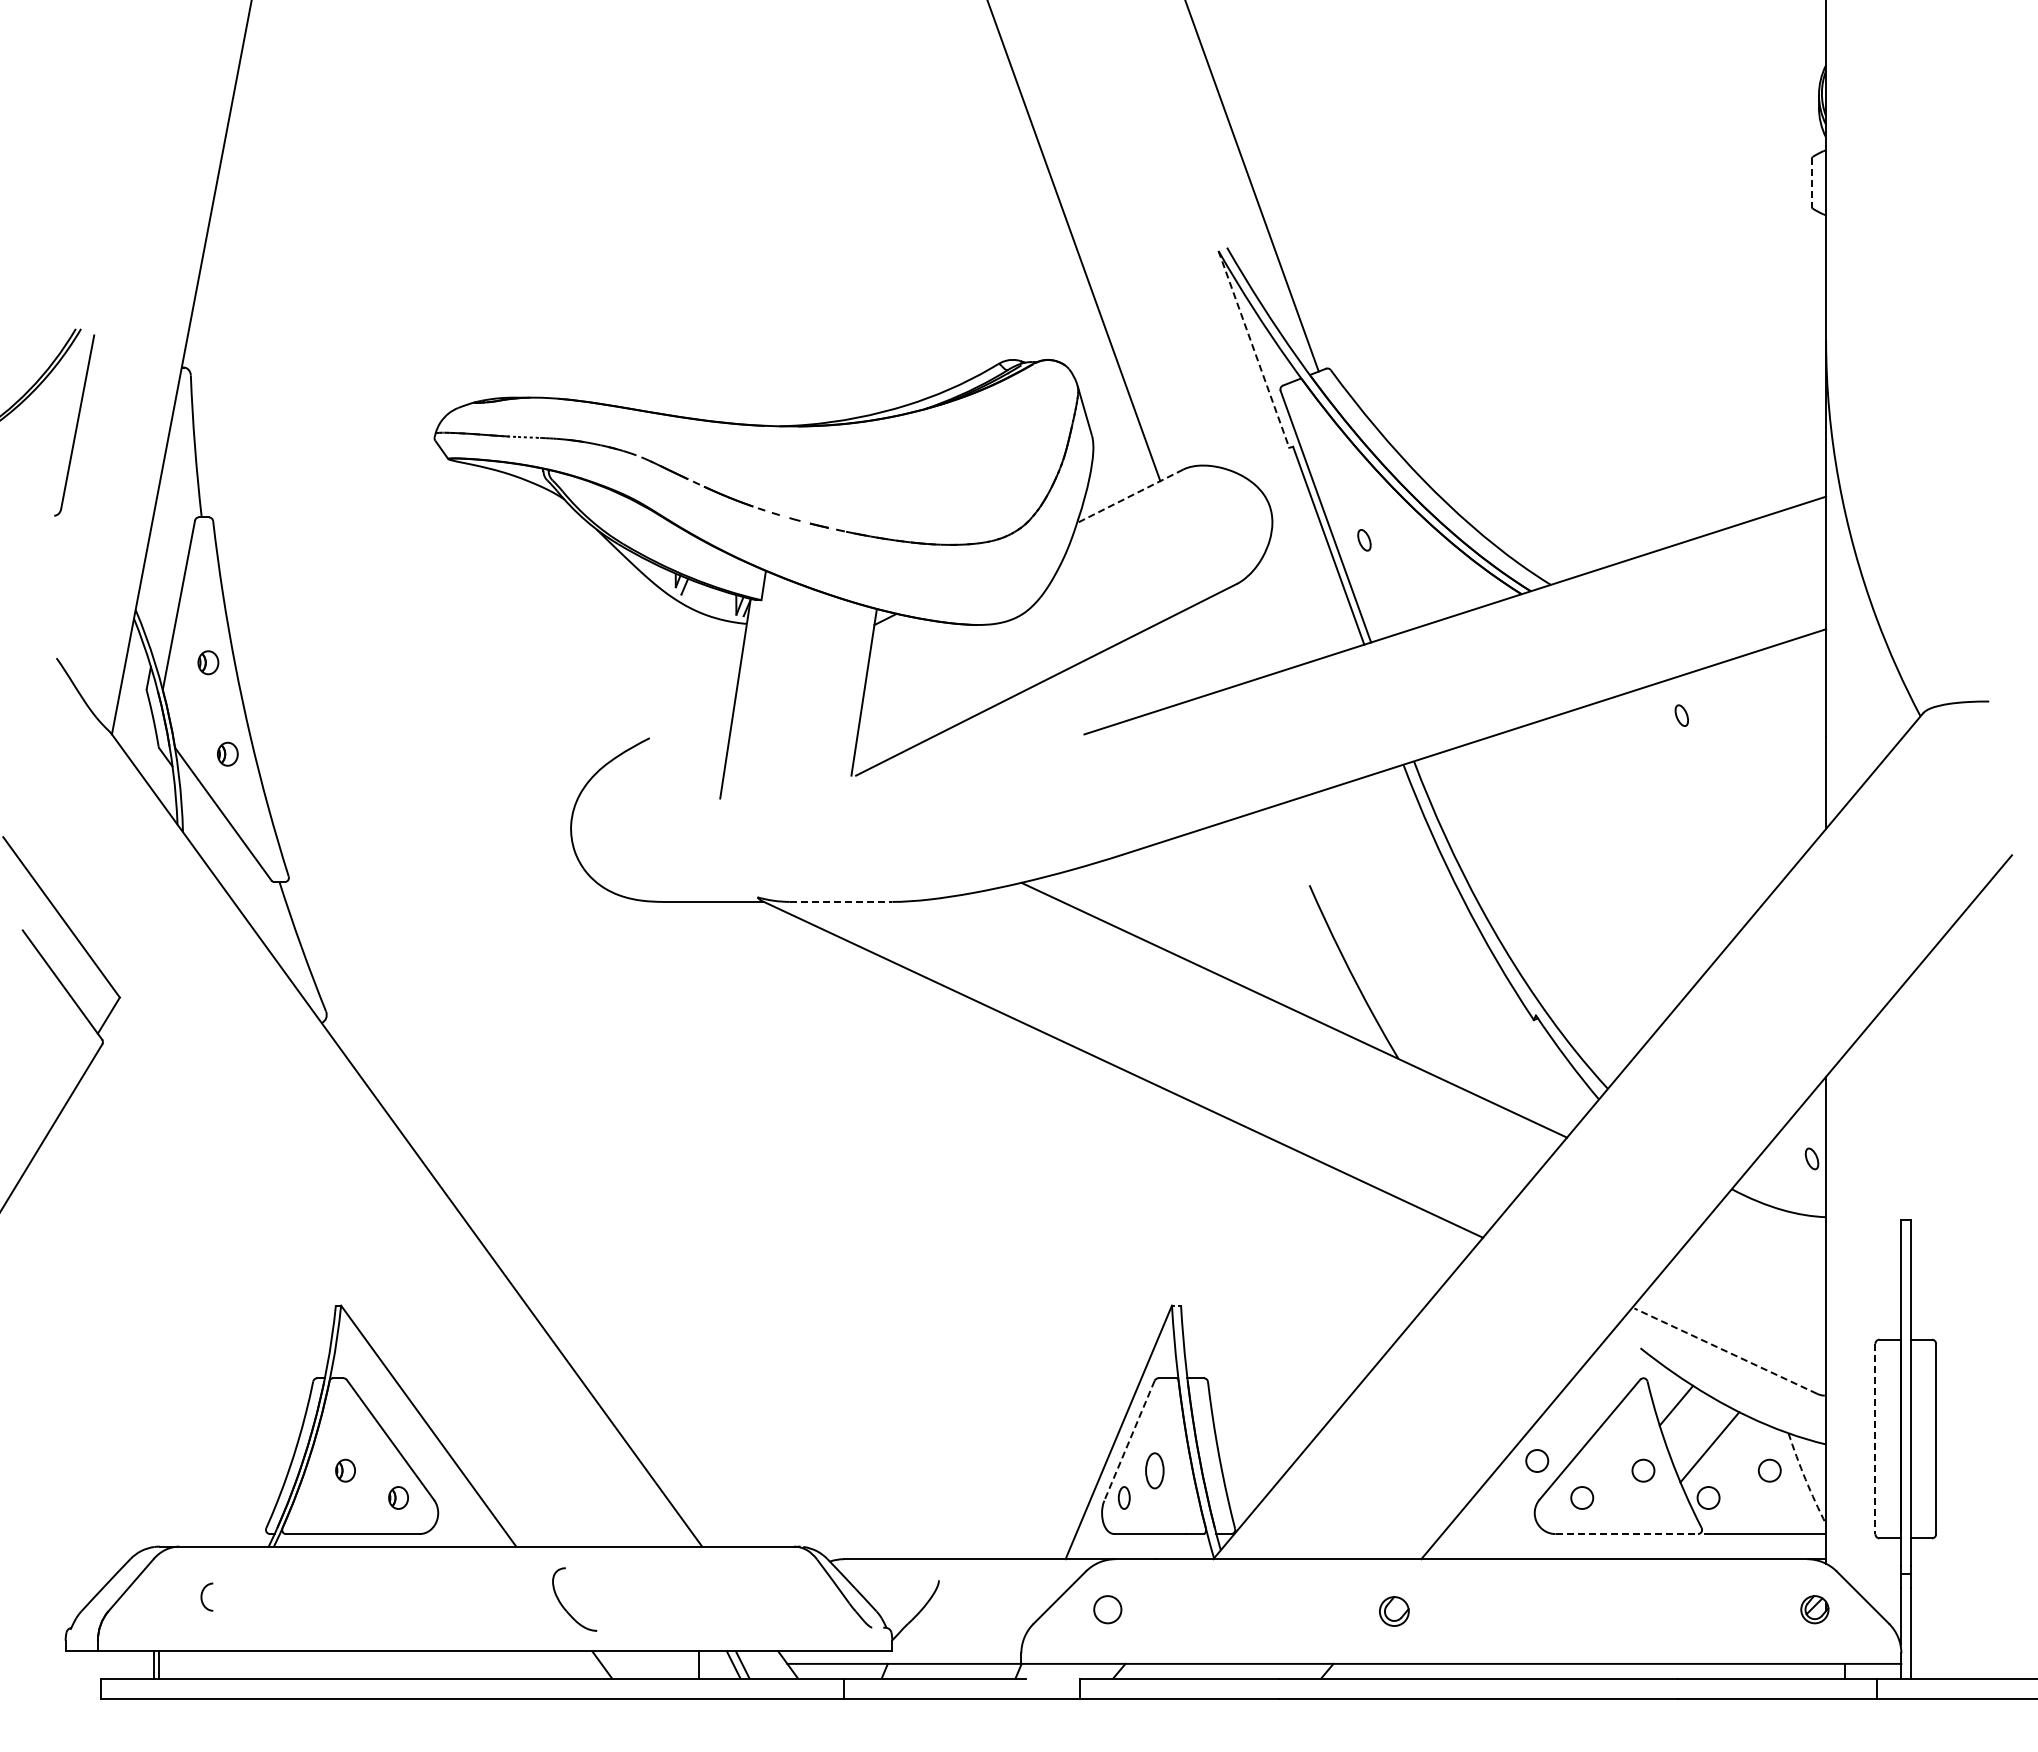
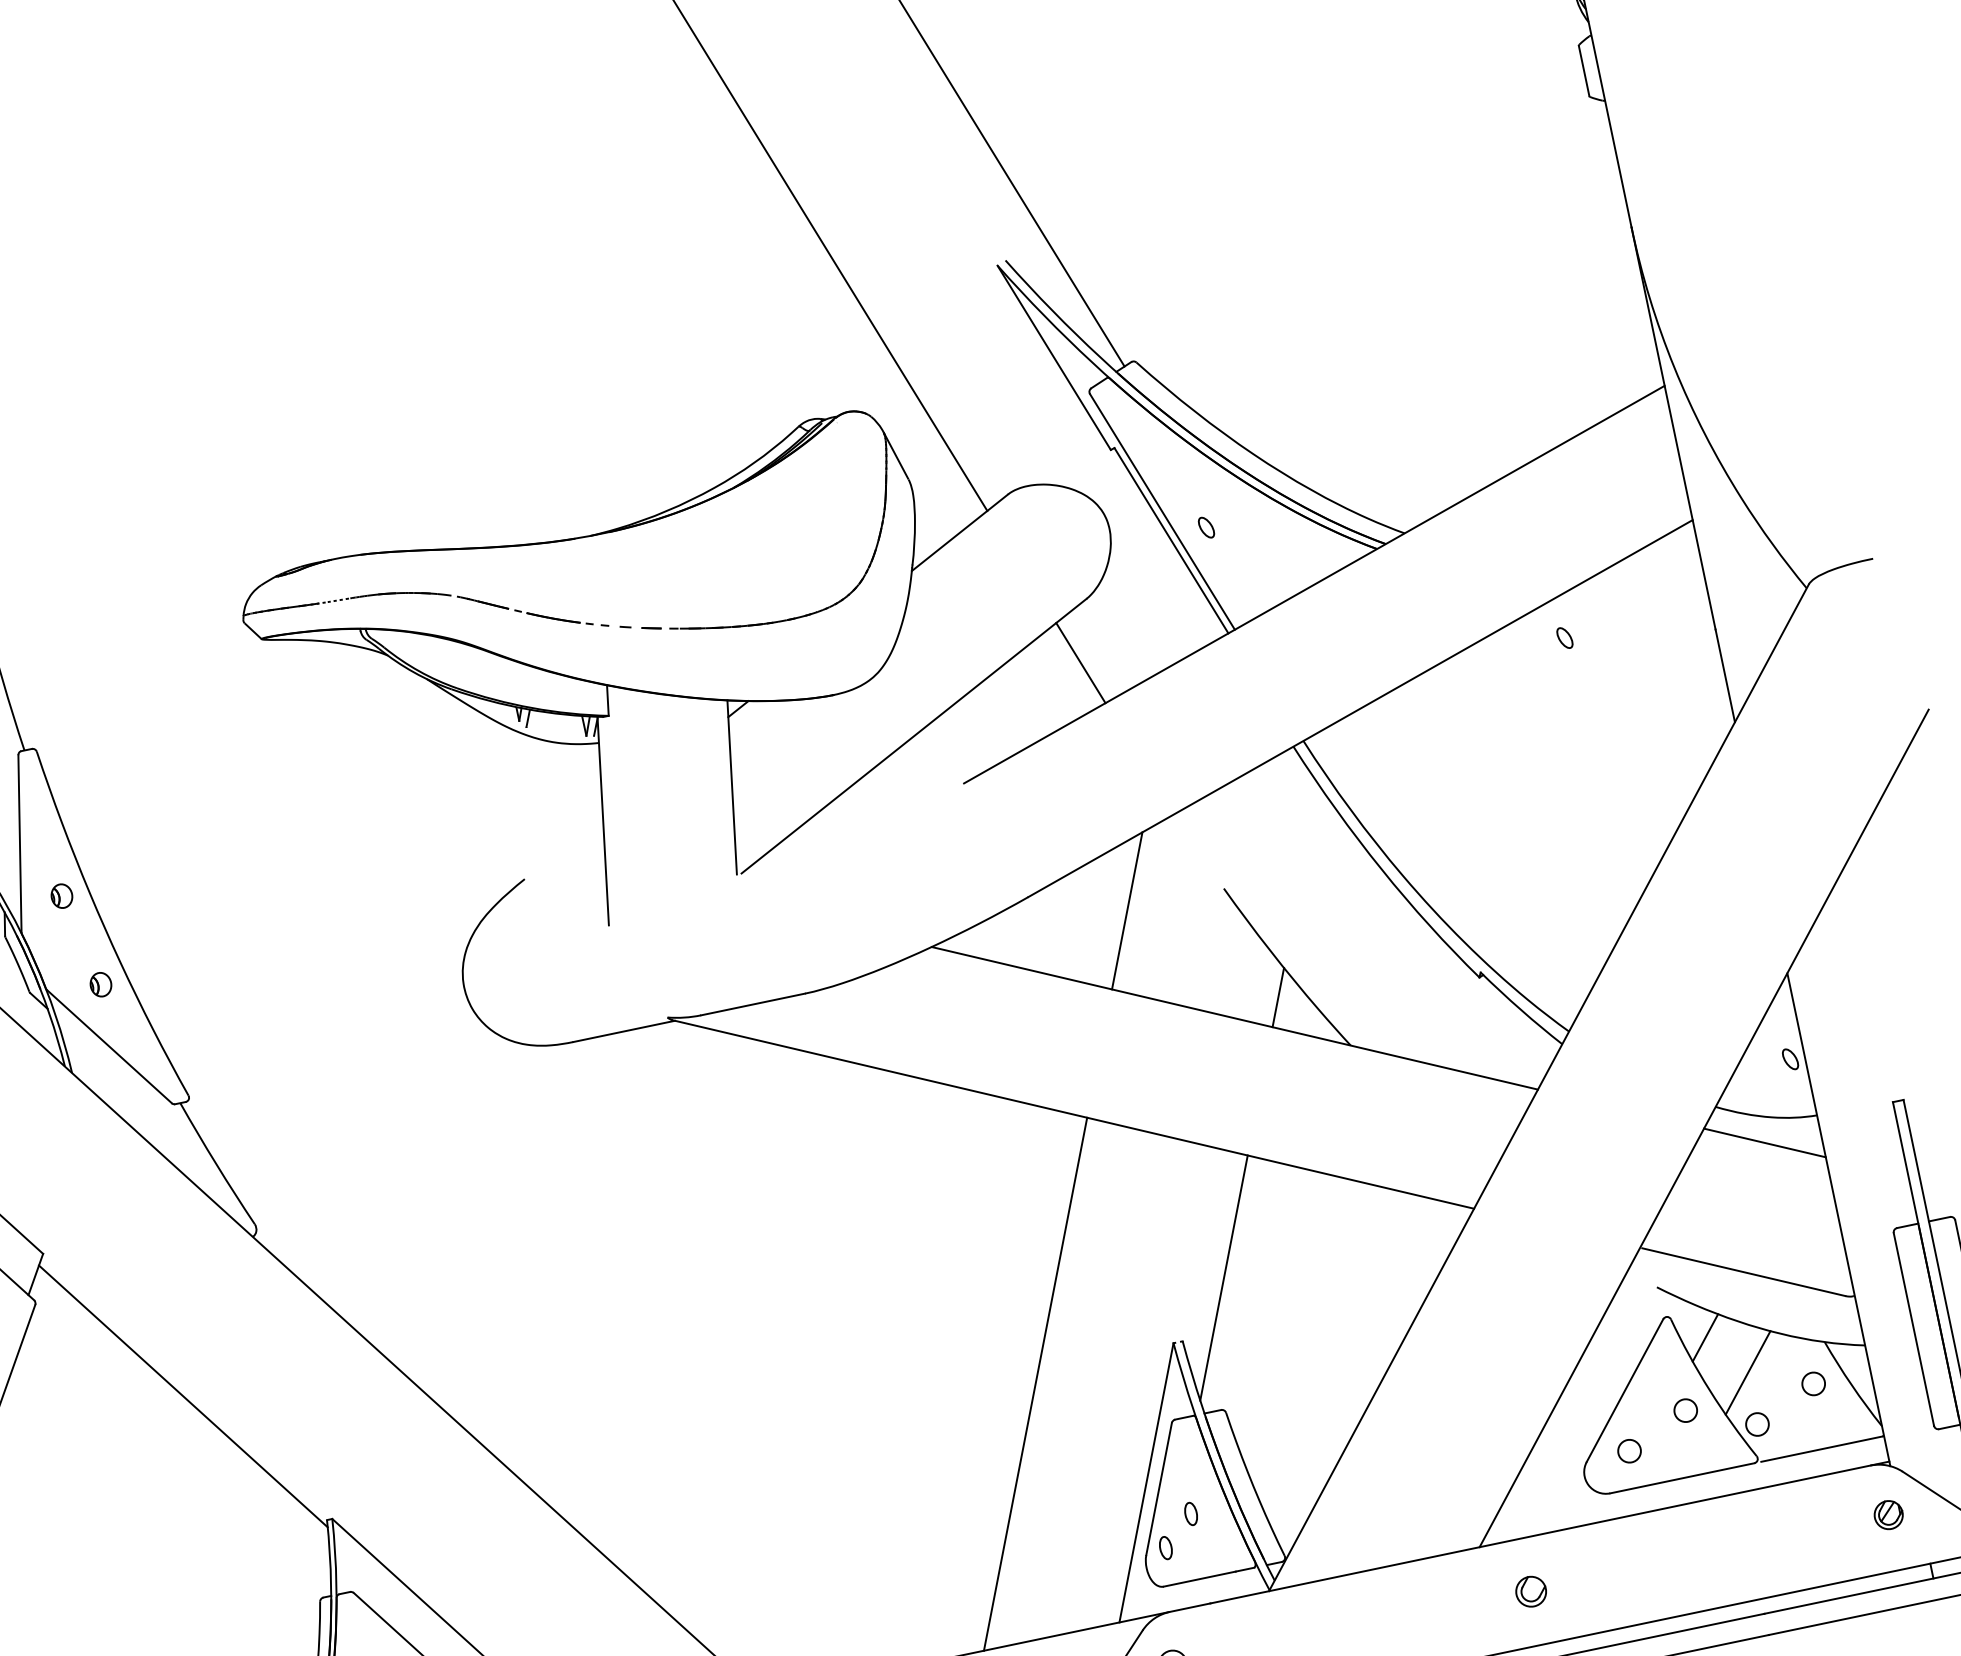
line: (1812, 182) -> (1584, 70), dashed -> solid
line: (1253, 349) -> (1053, 357), dashed -> solid
line: (1129, 496) -> (959, 533), dashed -> solid
line: (1218, 643) -> (1080, 663), added
line: (1213, 886) -> (1126, 910), added
line: (841, 901) -> (753, 1003), dashed -> solid
line: (1339, 999) -> (1278, 997), added
line: (224, 1159) -> (183, 1395), added
line: (1771, 1232) -> (1765, 1142), added
line: (1232, 1253) -> (1223, 1277), added
line: (1032, 1317) -> (1034, 1384), added
line: (1725, 1351) -> (1743, 1272), dashed -> solid
line: (1875, 1439) -> (1914, 1329), dashed -> solid
line: (1129, 1441) -> (1159, 1489), dashed -> solid
circle: (1537, 1460) -> (1576, 1422), removed
part: (1154, 1470) -> (1190, 1513), size x0.62
arc: (1805, 1479) -> (1851, 1385), dashed -> solid
line: (1627, 1534) -> (1683, 1478), dashed -> solid
part: (1394, 1611) -> (1531, 1591), moved

